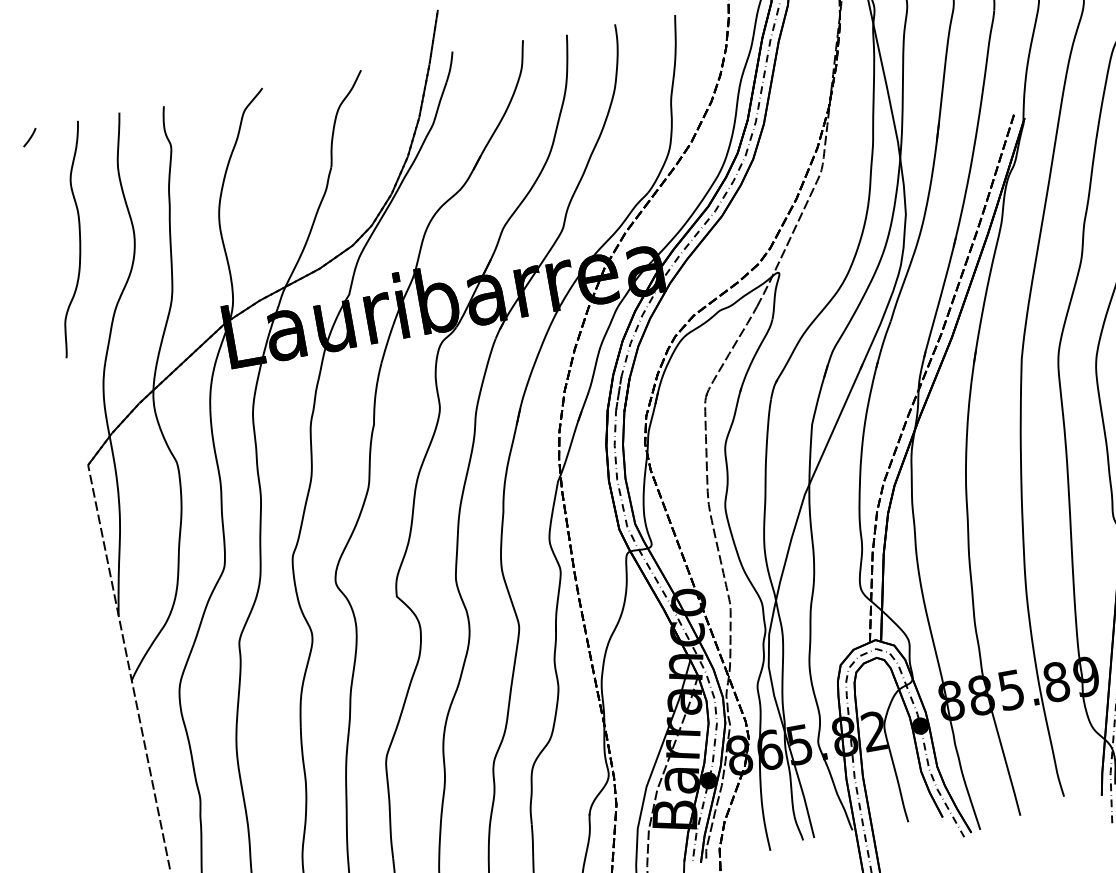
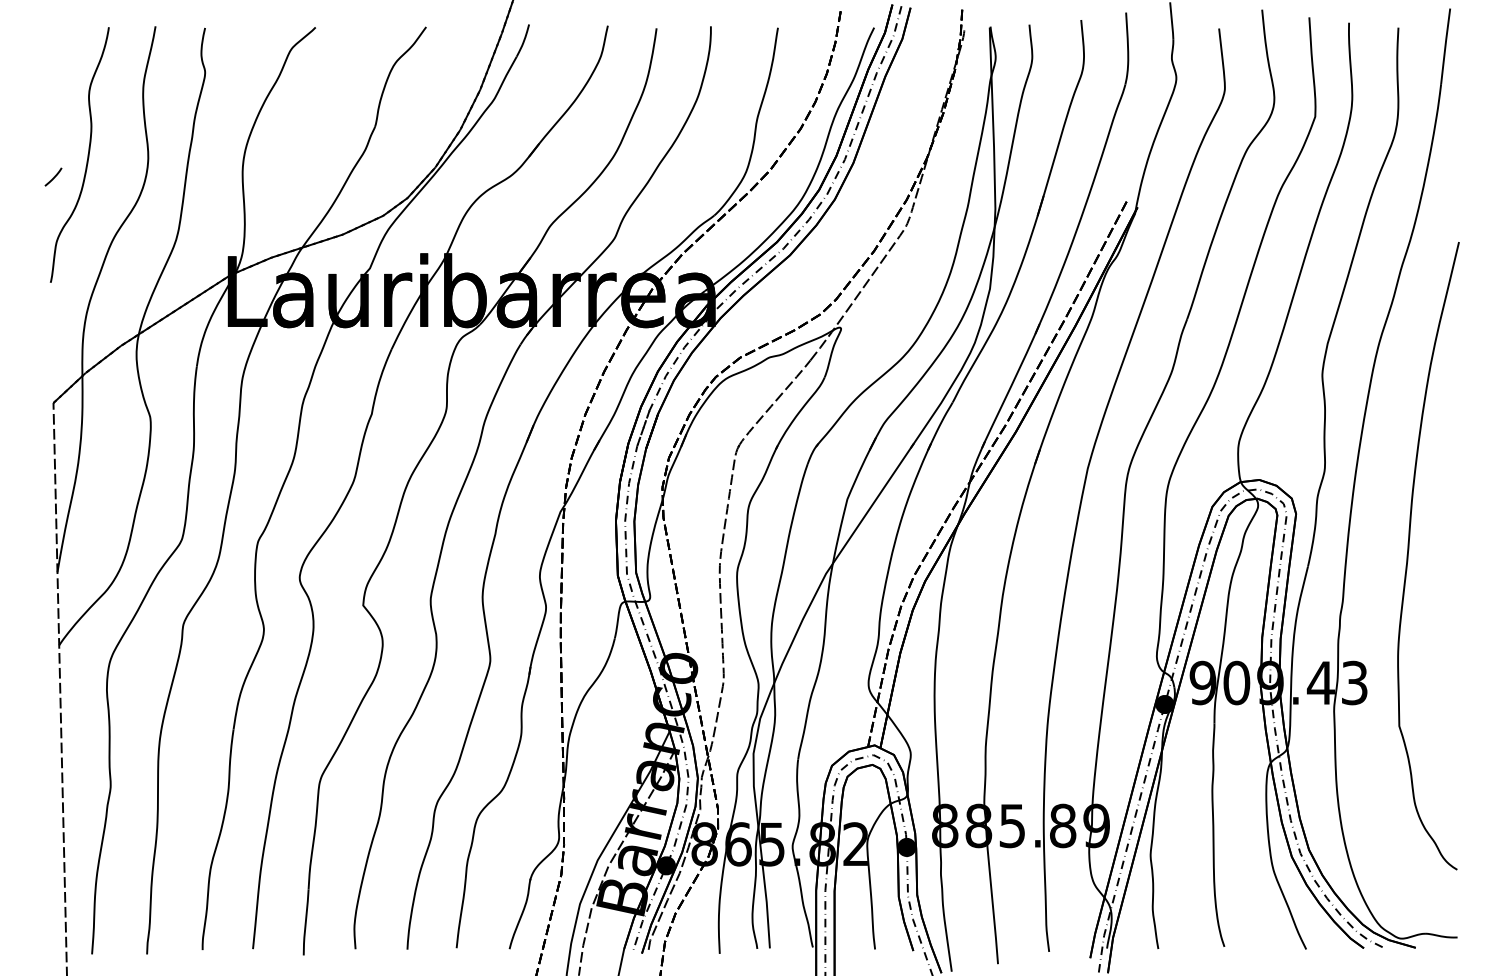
line: (30, 136) -> (54, 176), moved

